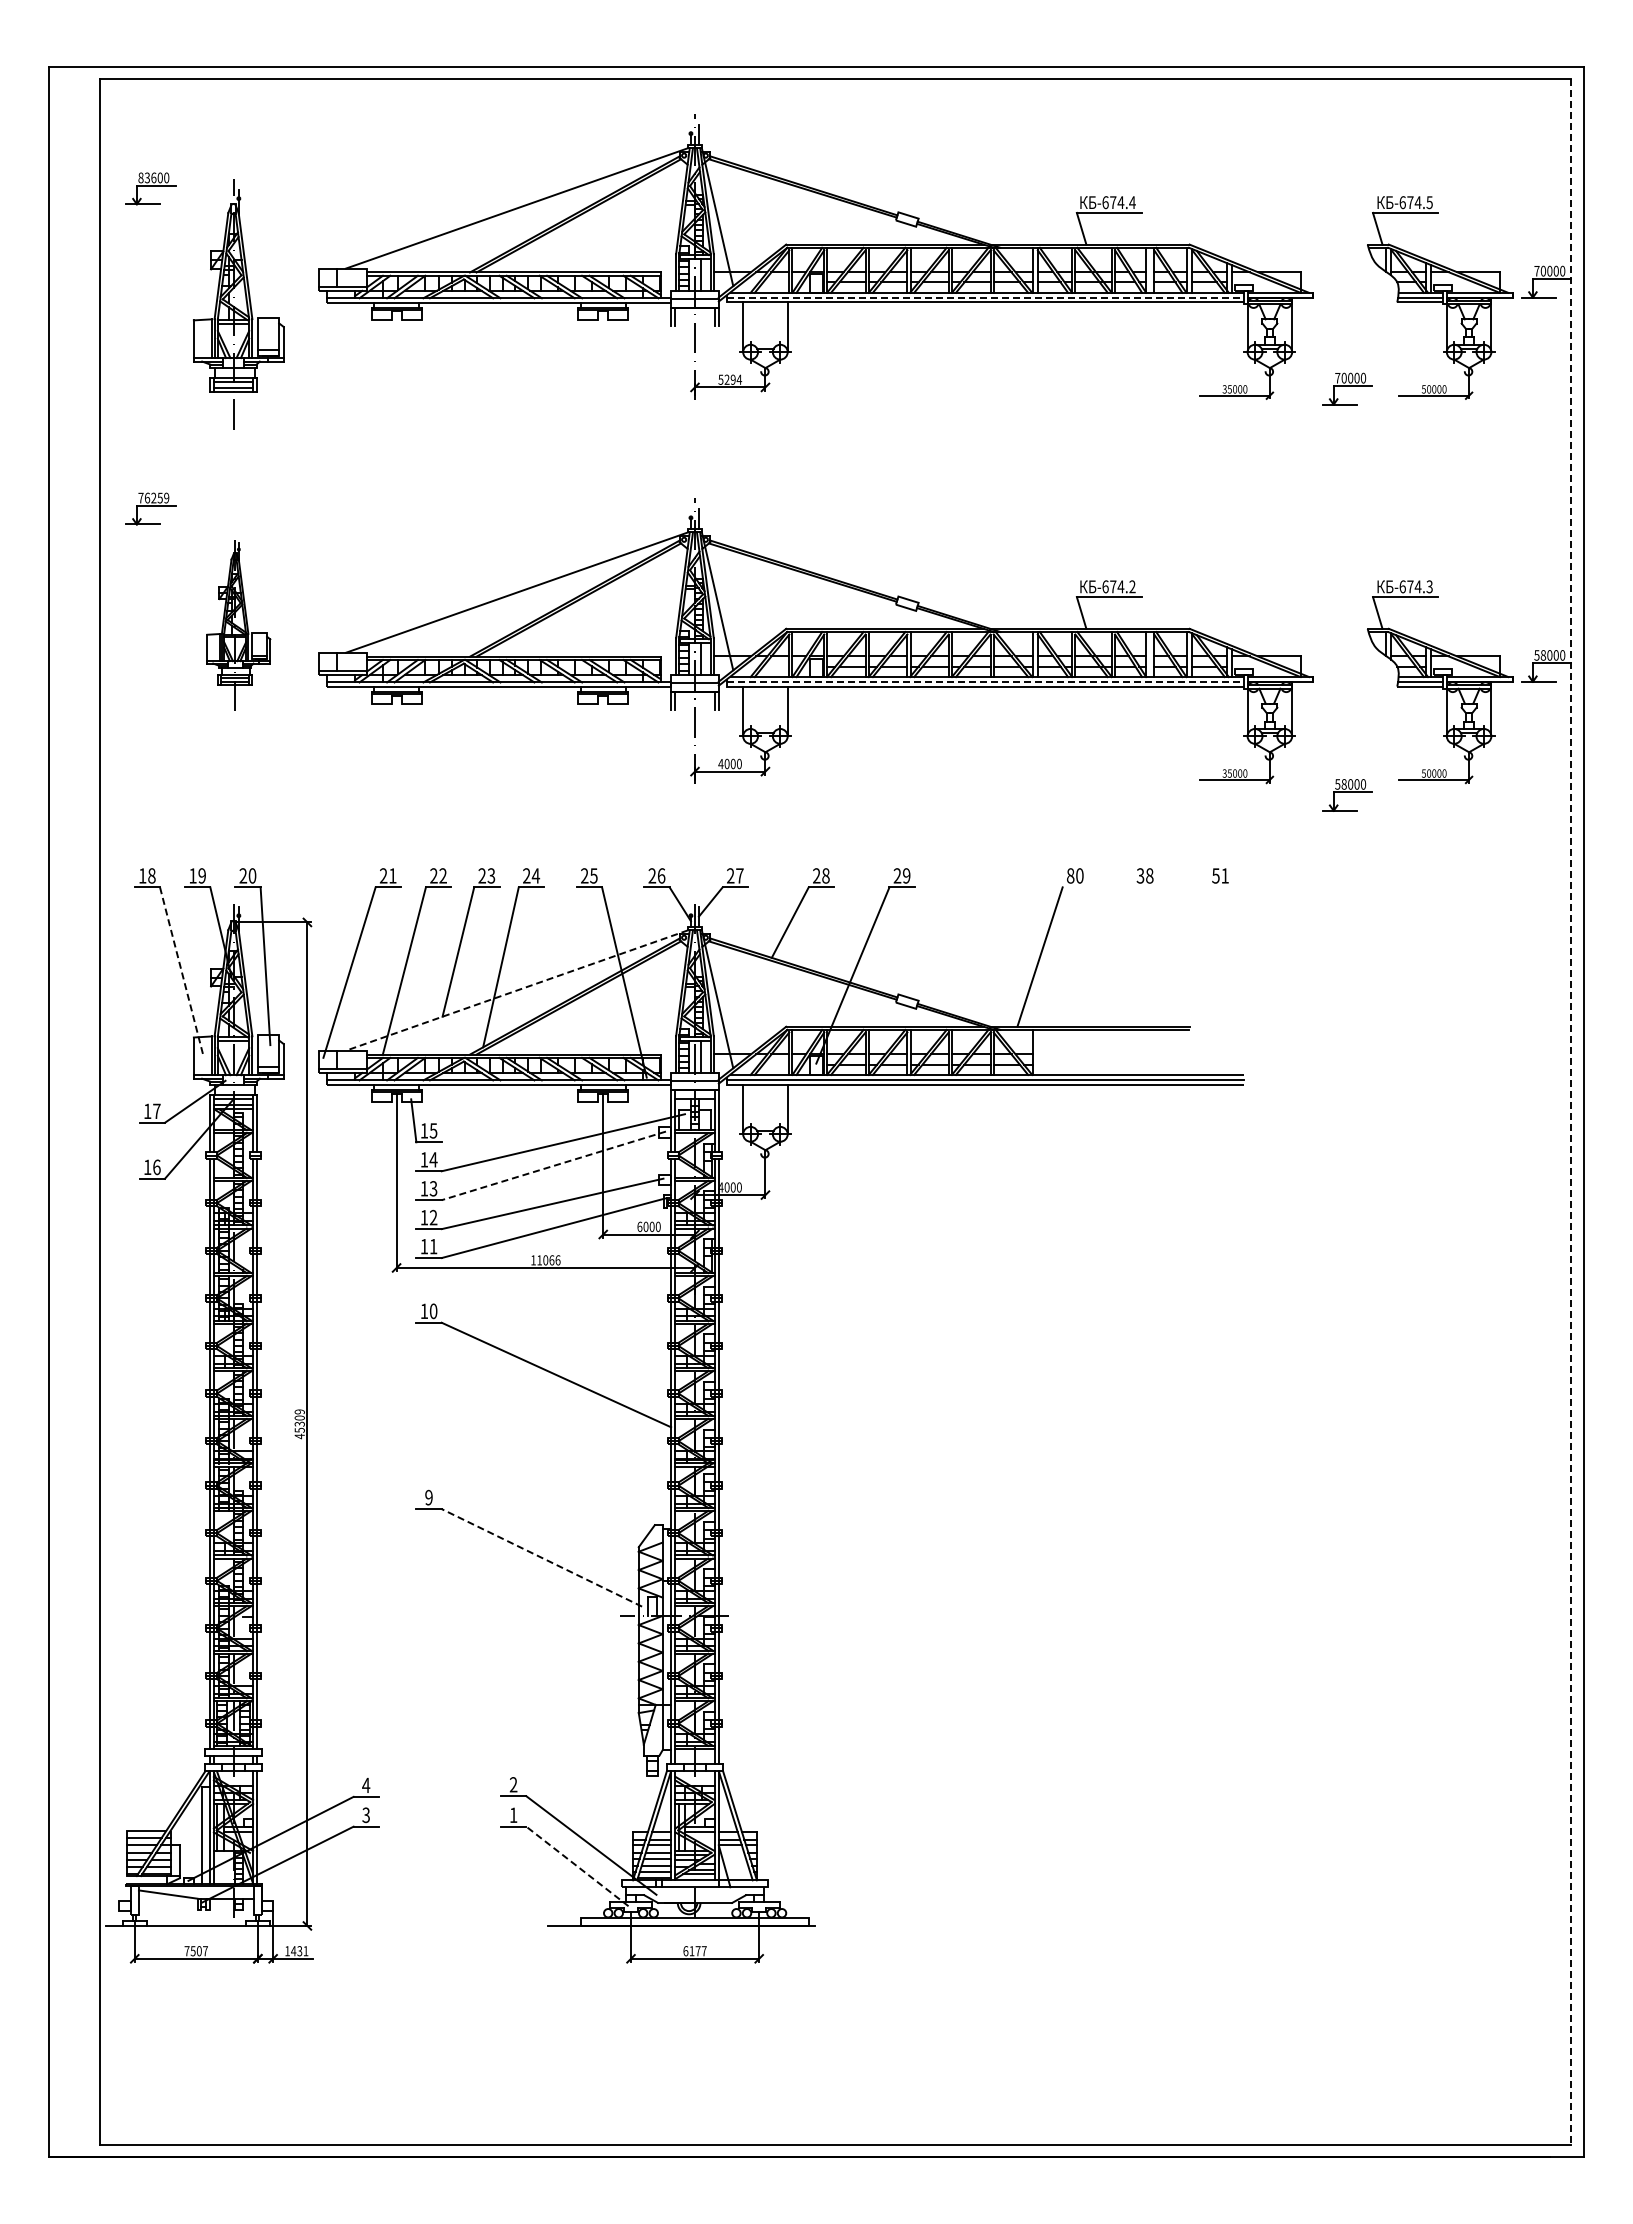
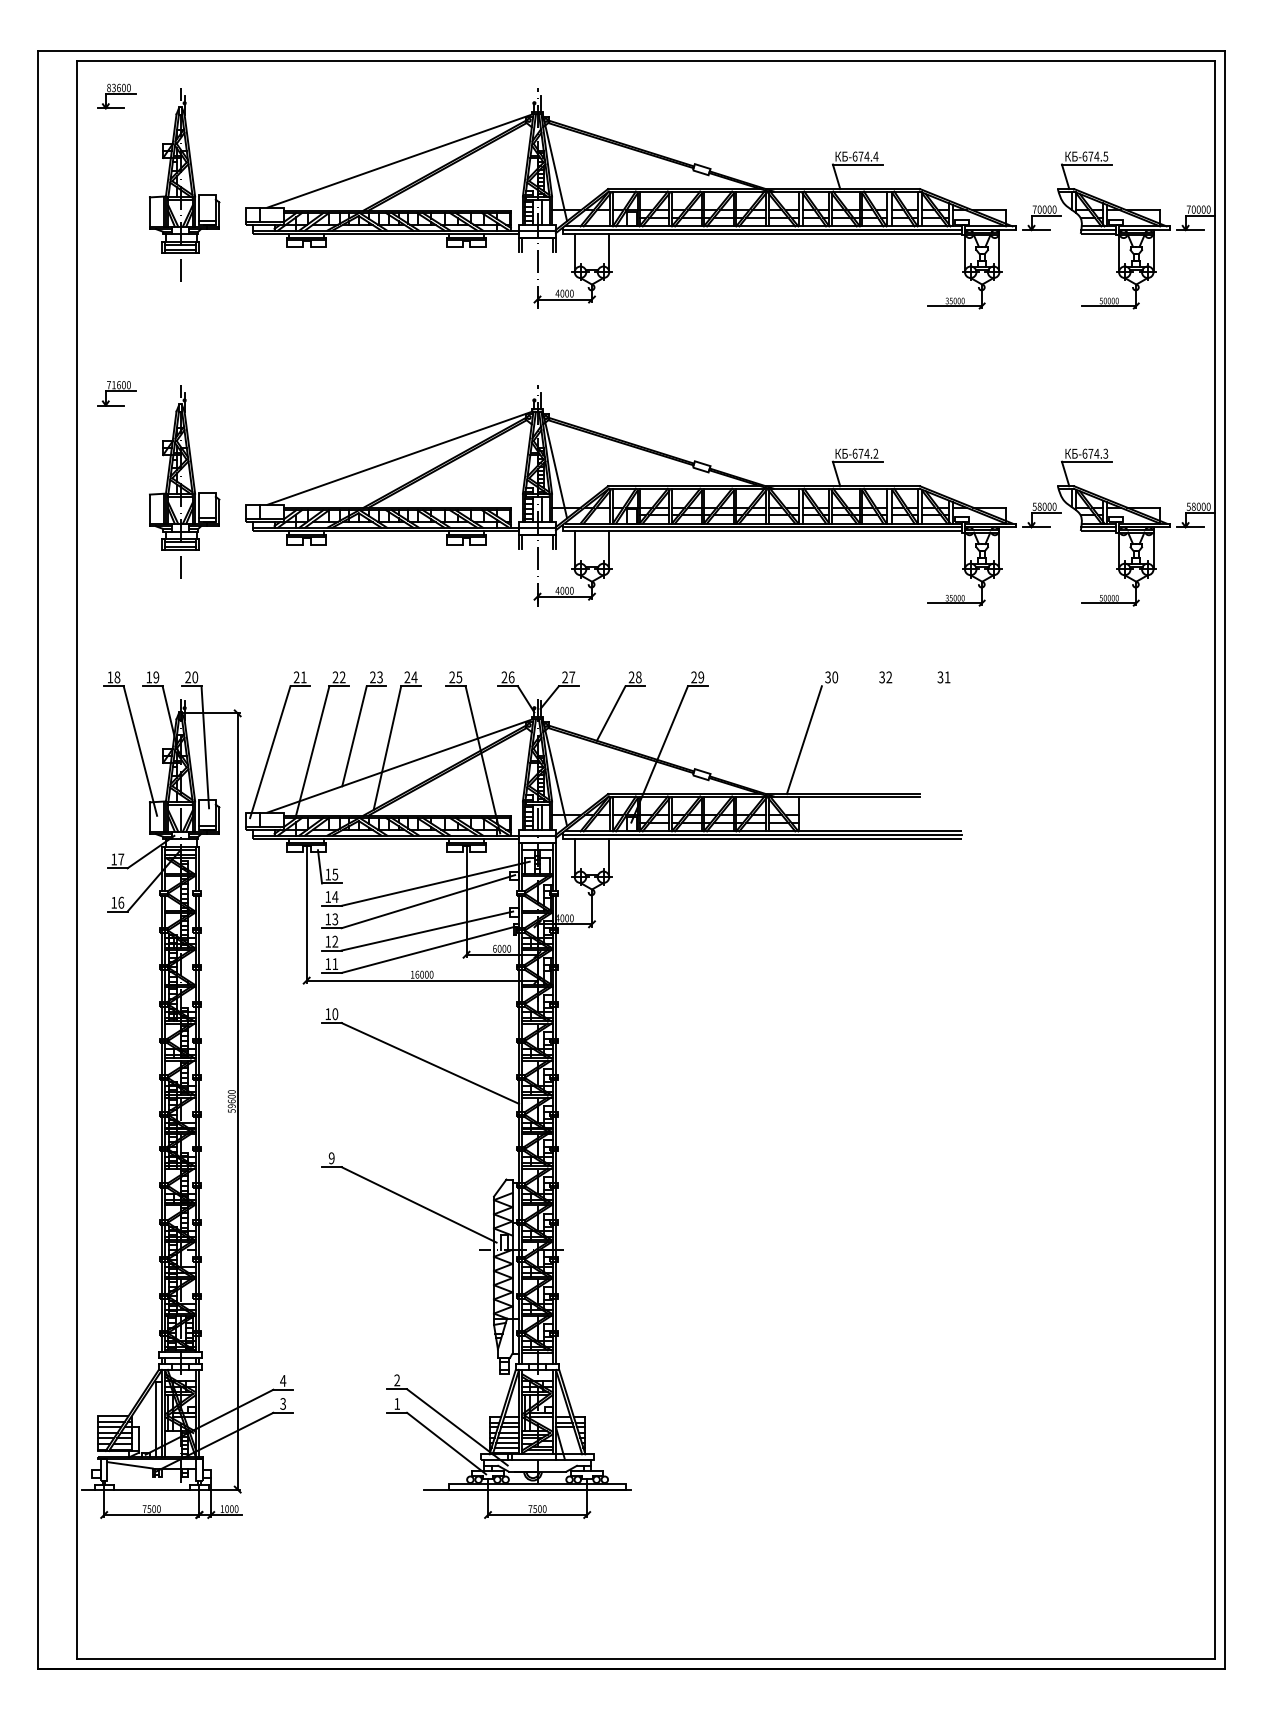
part: (150, 188) -> (116, 96), moved
line: (986, 297) -> (762, 229), dashed -> solid
part: (238, 304) -> (184, 185), moved
text: (730, 379) -> (564, 293), 5294 -> 4000
part: (1347, 388) -> (1042, 217), moved
text: (157, 497) -> (121, 384), 76259 -> 71600
part: (238, 623) -> (184, 482), size x1.43
line: (986, 681) -> (762, 527), dashed -> solid
part: (1347, 795) -> (1042, 515), moved
text: (1070, 875) -> (827, 677), 80 -> 30
text: (1149, 875) -> (889, 677), 38 -> 32
text: (1215, 875) -> (940, 677), 51 -> 31
line: (181, 971) -> (140, 751), dashed -> solid
line: (516, 990) -> (399, 766), dashed -> solid
line: (1571, 1112) -> (1215, 860), dashed -> solid
line: (553, 1166) -> (428, 902), dashed -> solid
text: (548, 1260) -> (424, 974), 11066 -> 16000
text: (299, 1424) -> (231, 1101), 45309 -> 59600
line: (541, 1557) -> (418, 1204), dashed -> solid
line: (577, 1866) -> (446, 1443), dashed -> solid
text: (205, 1951) -> (158, 1509), 7507 -> 7500
text: (299, 1951) -> (231, 1509), 1431 -> 1000
text: (694, 1951) -> (537, 1509), 6177 -> 7500

